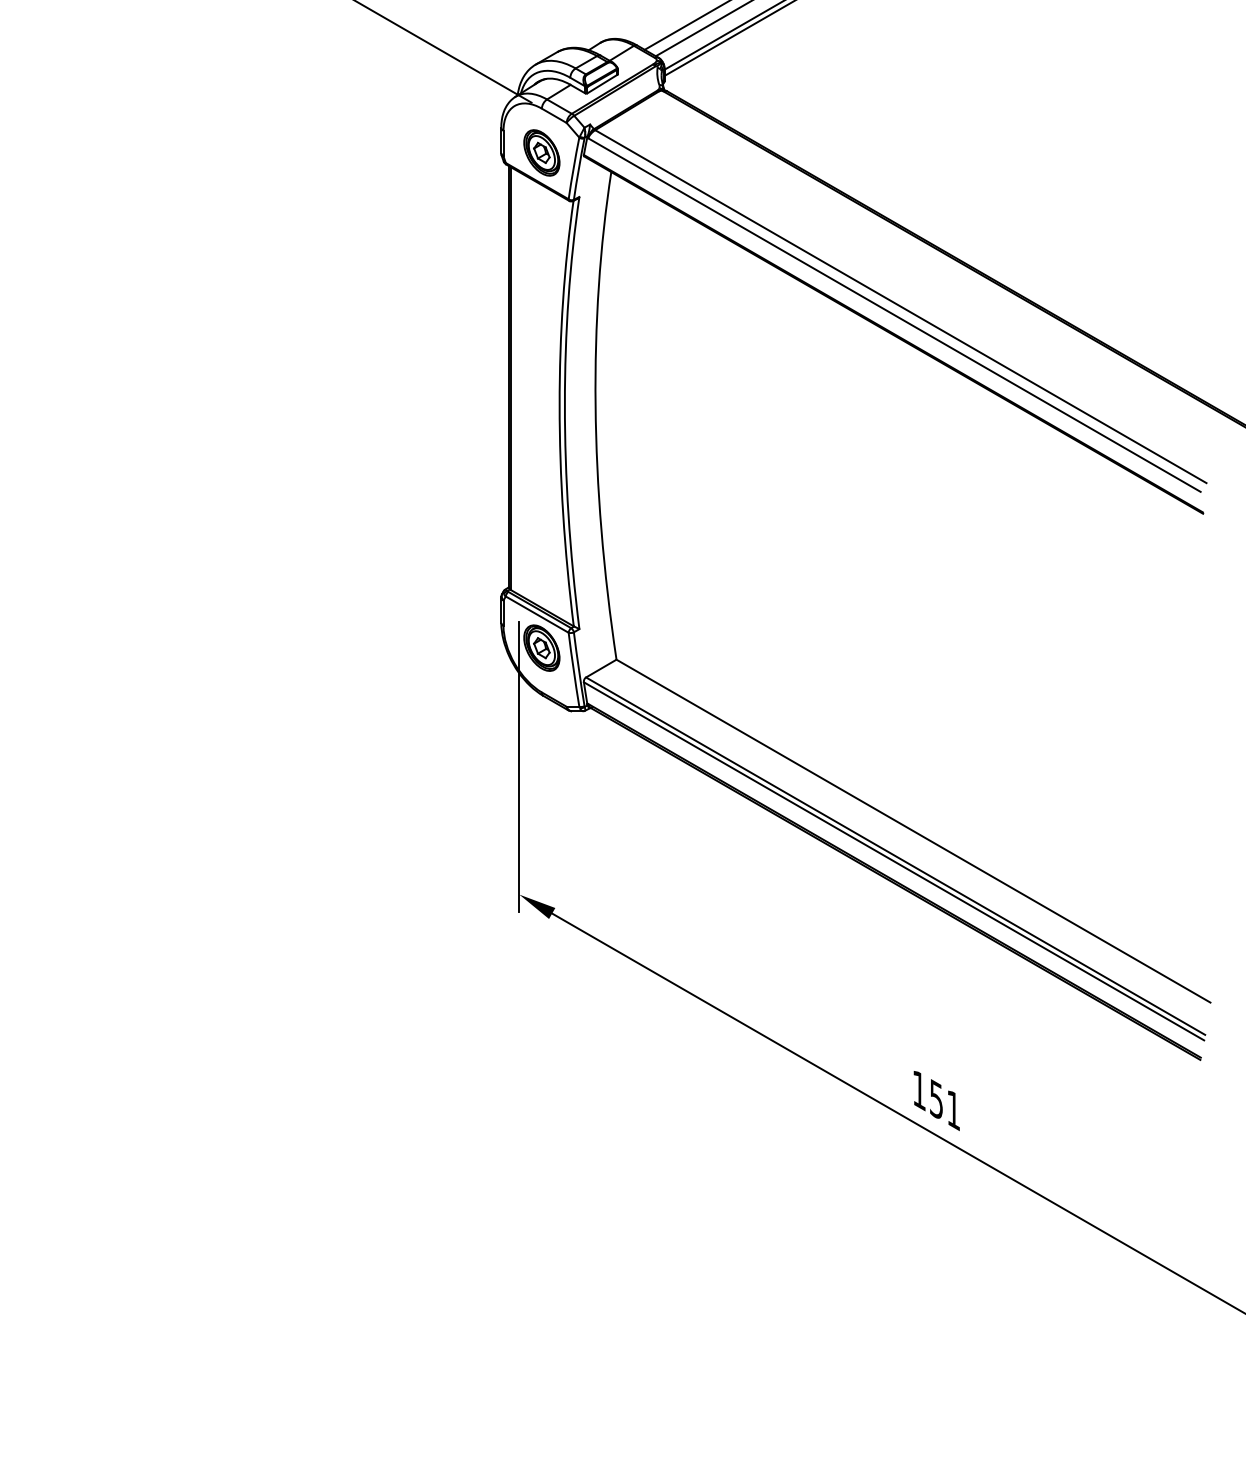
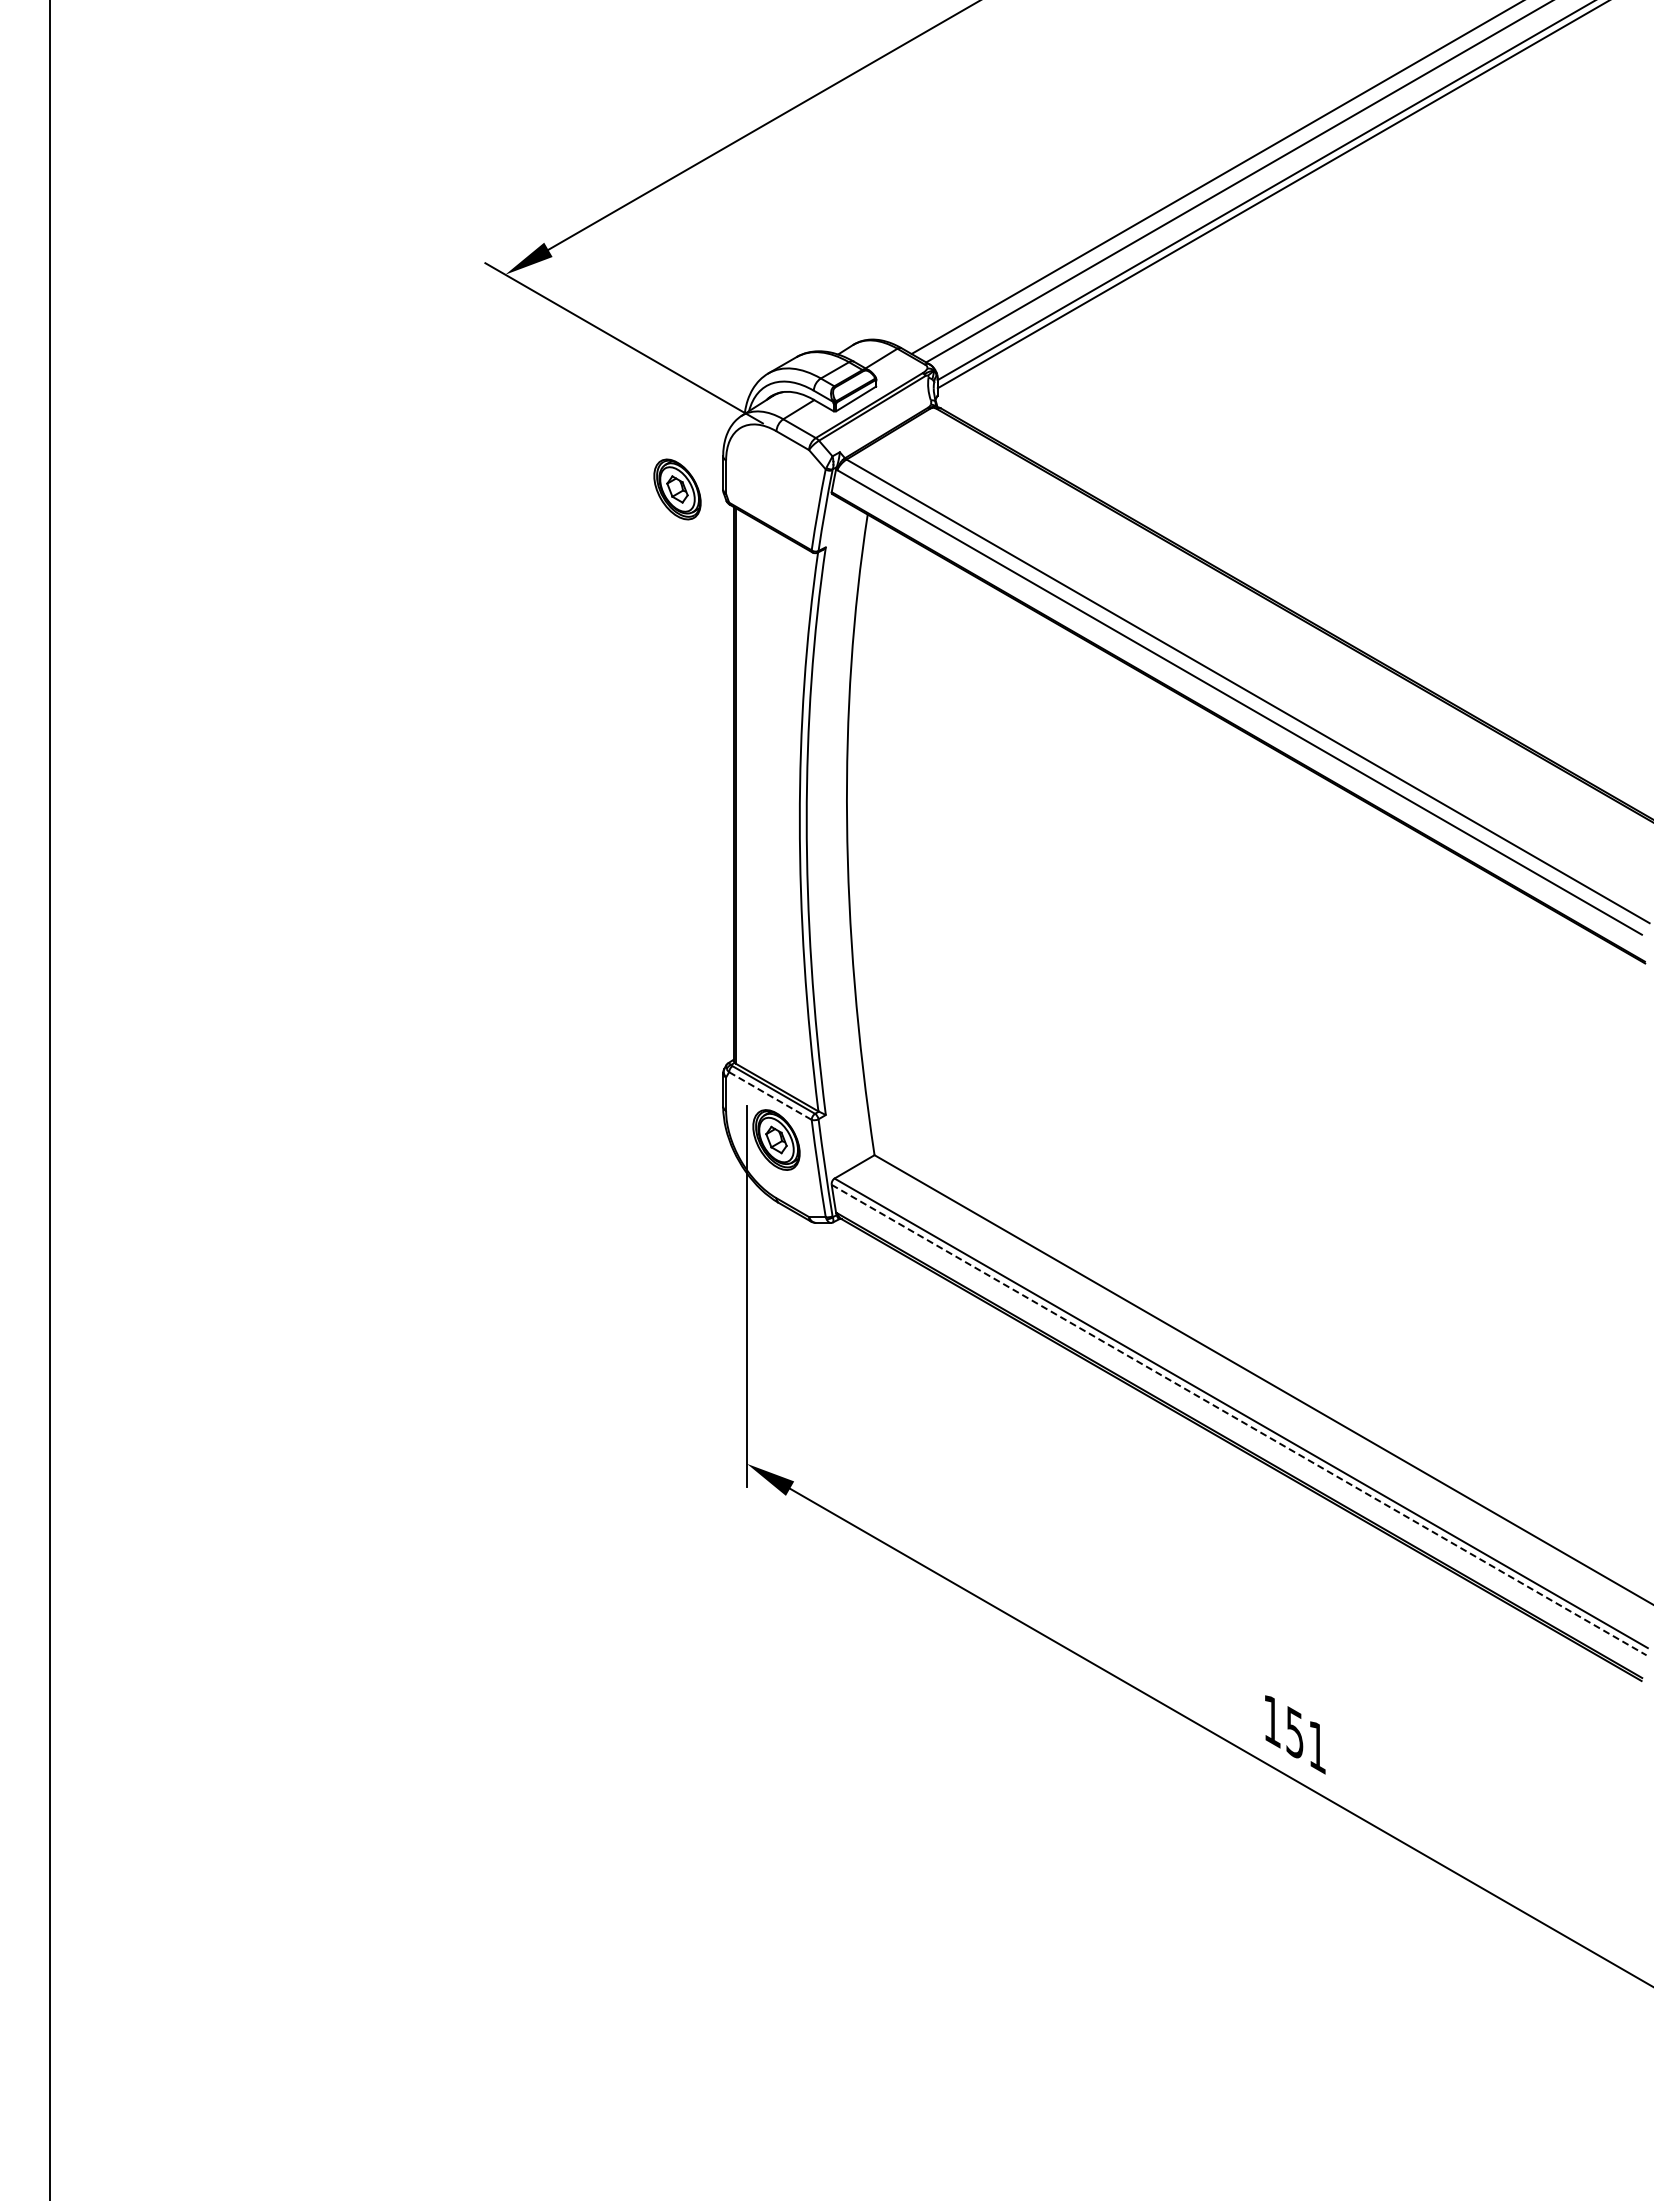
part: (541, 152) -> (677, 489), moved
line: (537, 615) -> (770, 1096), solid -> dashed
line: (894, 861) -> (1239, 1420), solid -> dashed

